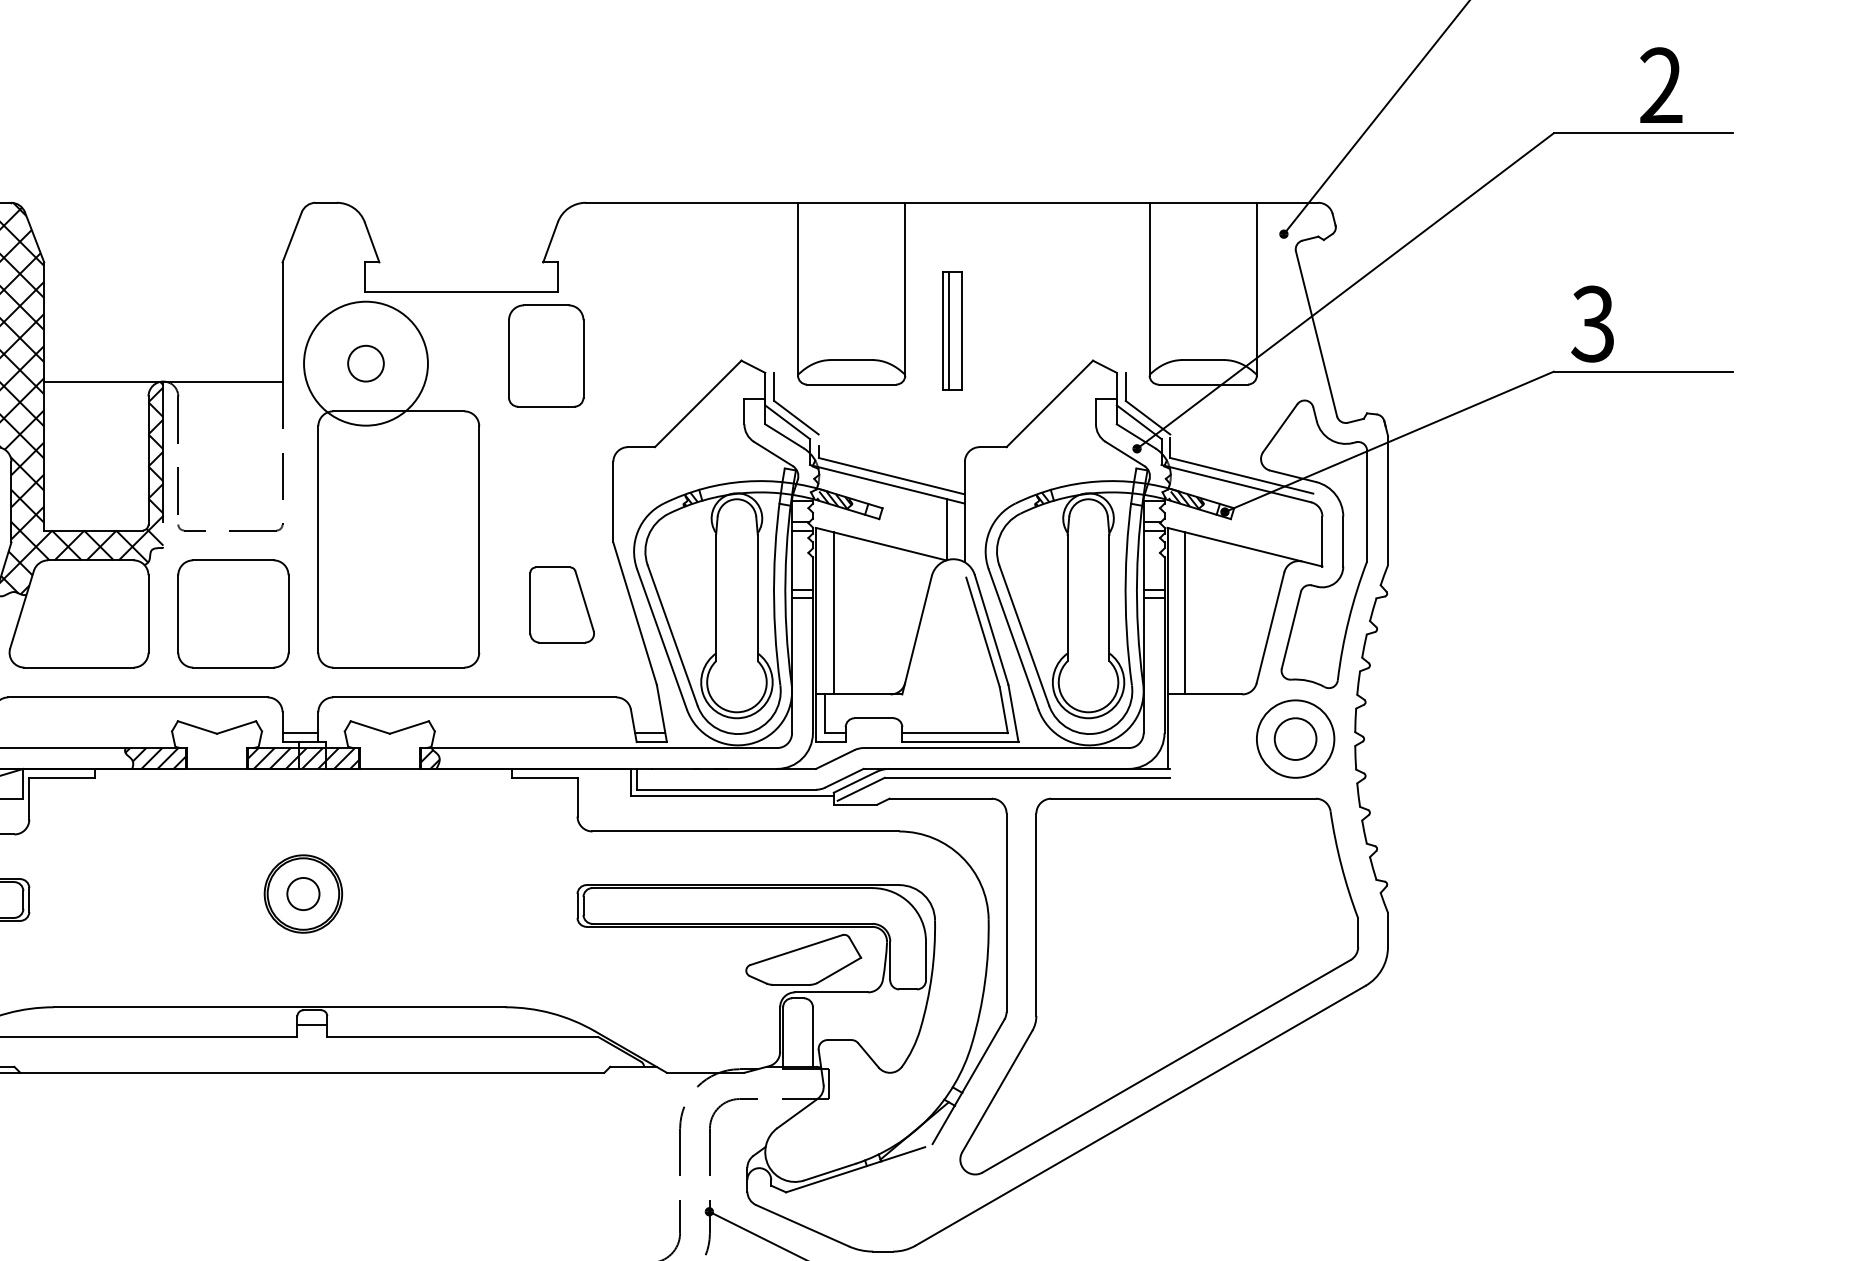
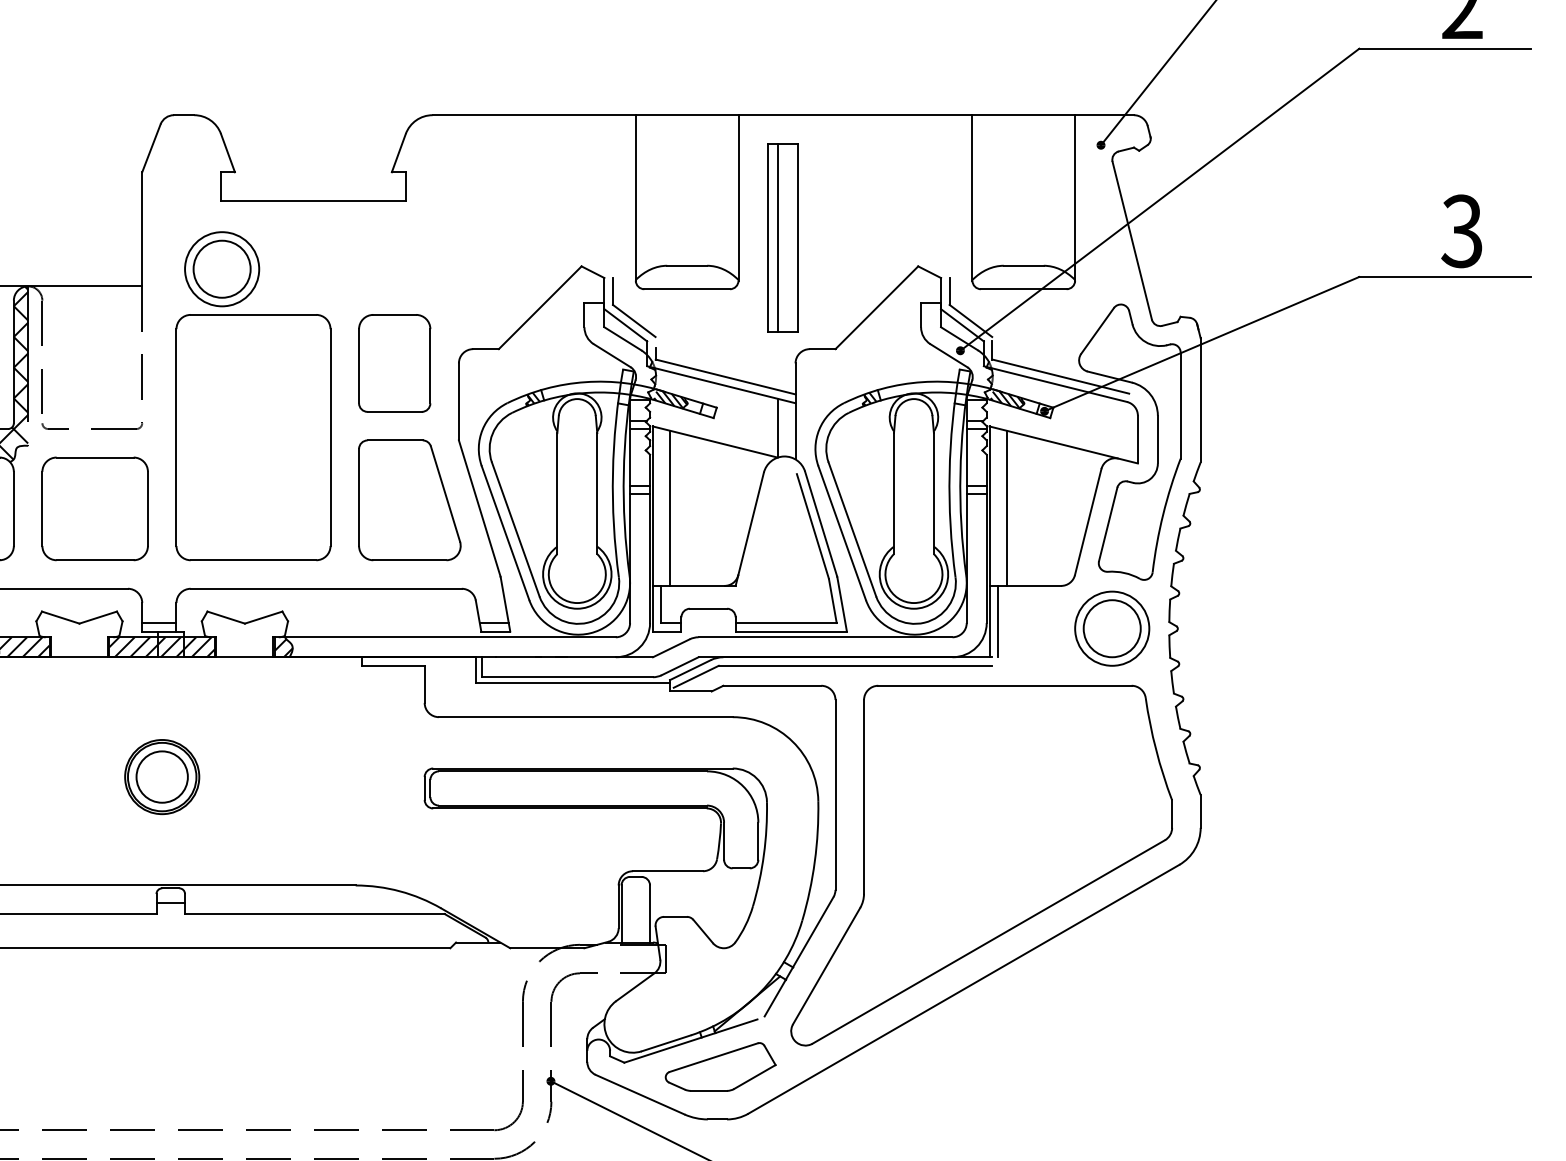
text: (1592, 323) -> (1461, 230), moved
part: (951, 330) -> (782, 237), size x1.67
part: (546, 355) -> (394, 362), moved
circle: (365, 363) -> (221, 269), size x0.62
circle: (365, 363) -> (221, 269), size x1.67
part: (562, 604) -> (410, 499), size x1.67
line: (1176, 731) -> (998, 621), added
circle: (1295, 738) -> (1112, 628), size x1.43
circle: (303, 893) -> (162, 776), size x1.67
part: (803, 959) -> (720, 1066), moved

